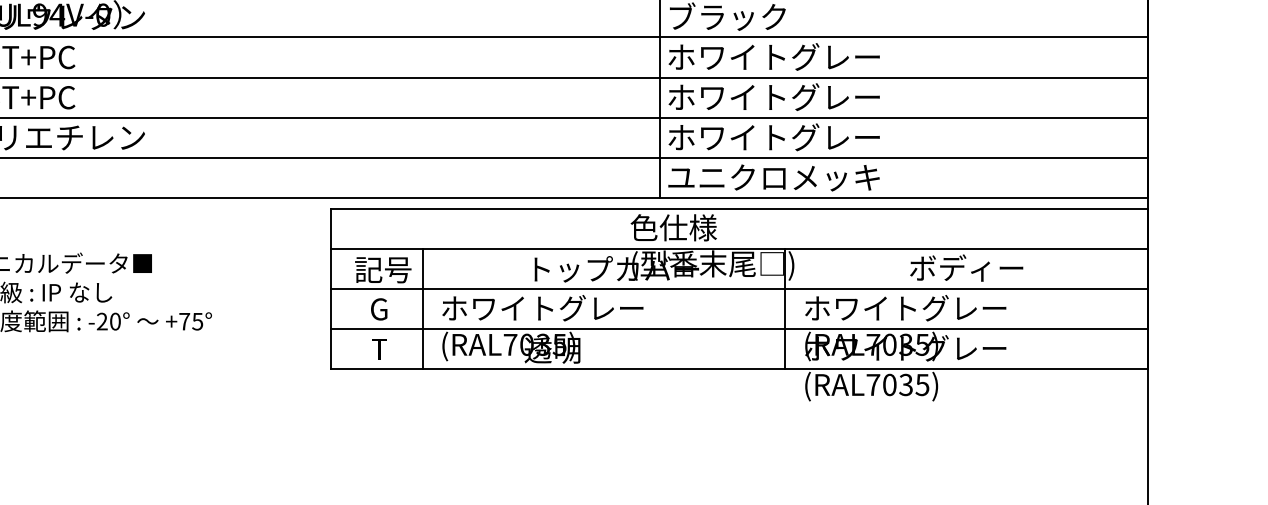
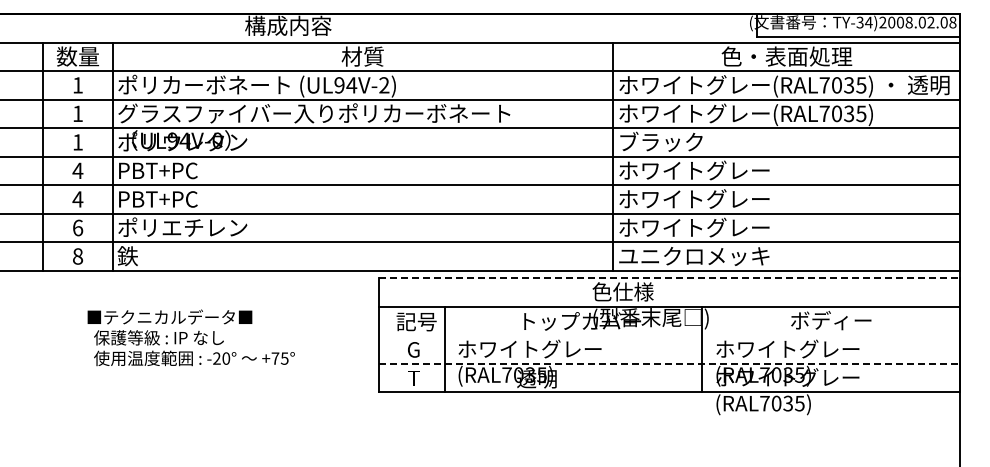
line: (739, 208) -> (669, 278), solid -> dashed
line: (739, 289) -> (669, 335), removed
line: (739, 328) -> (669, 363), solid -> dashed

